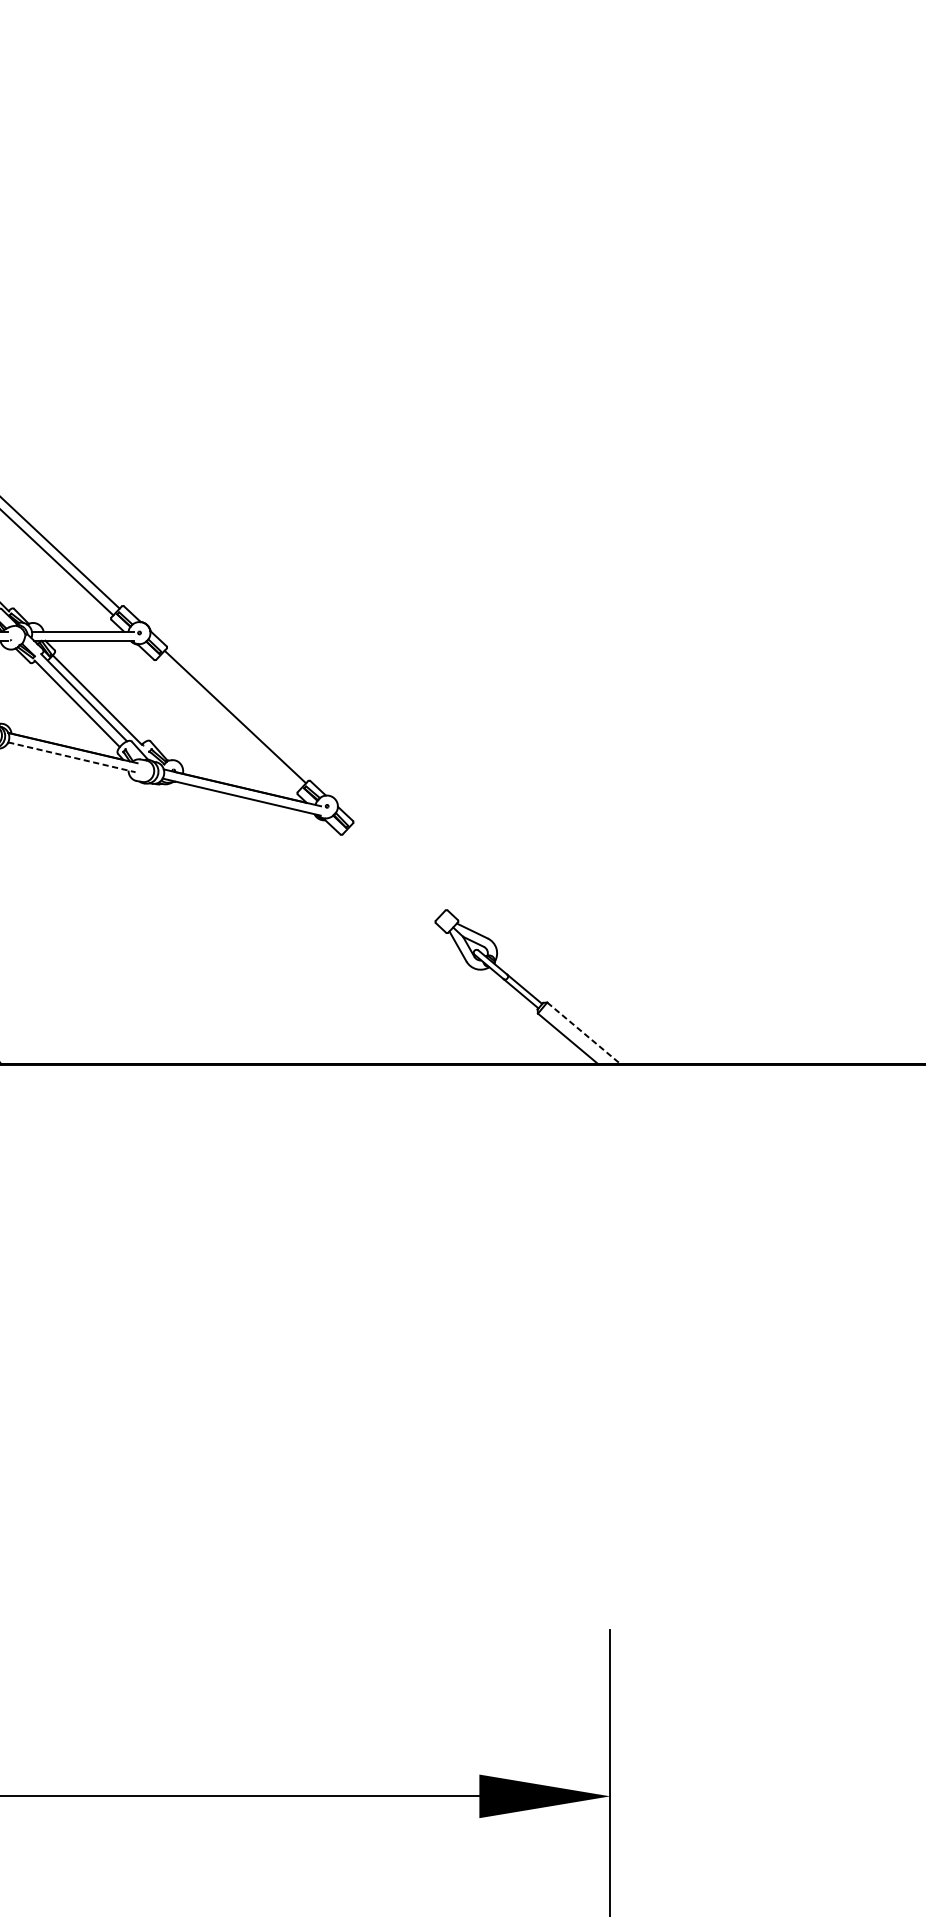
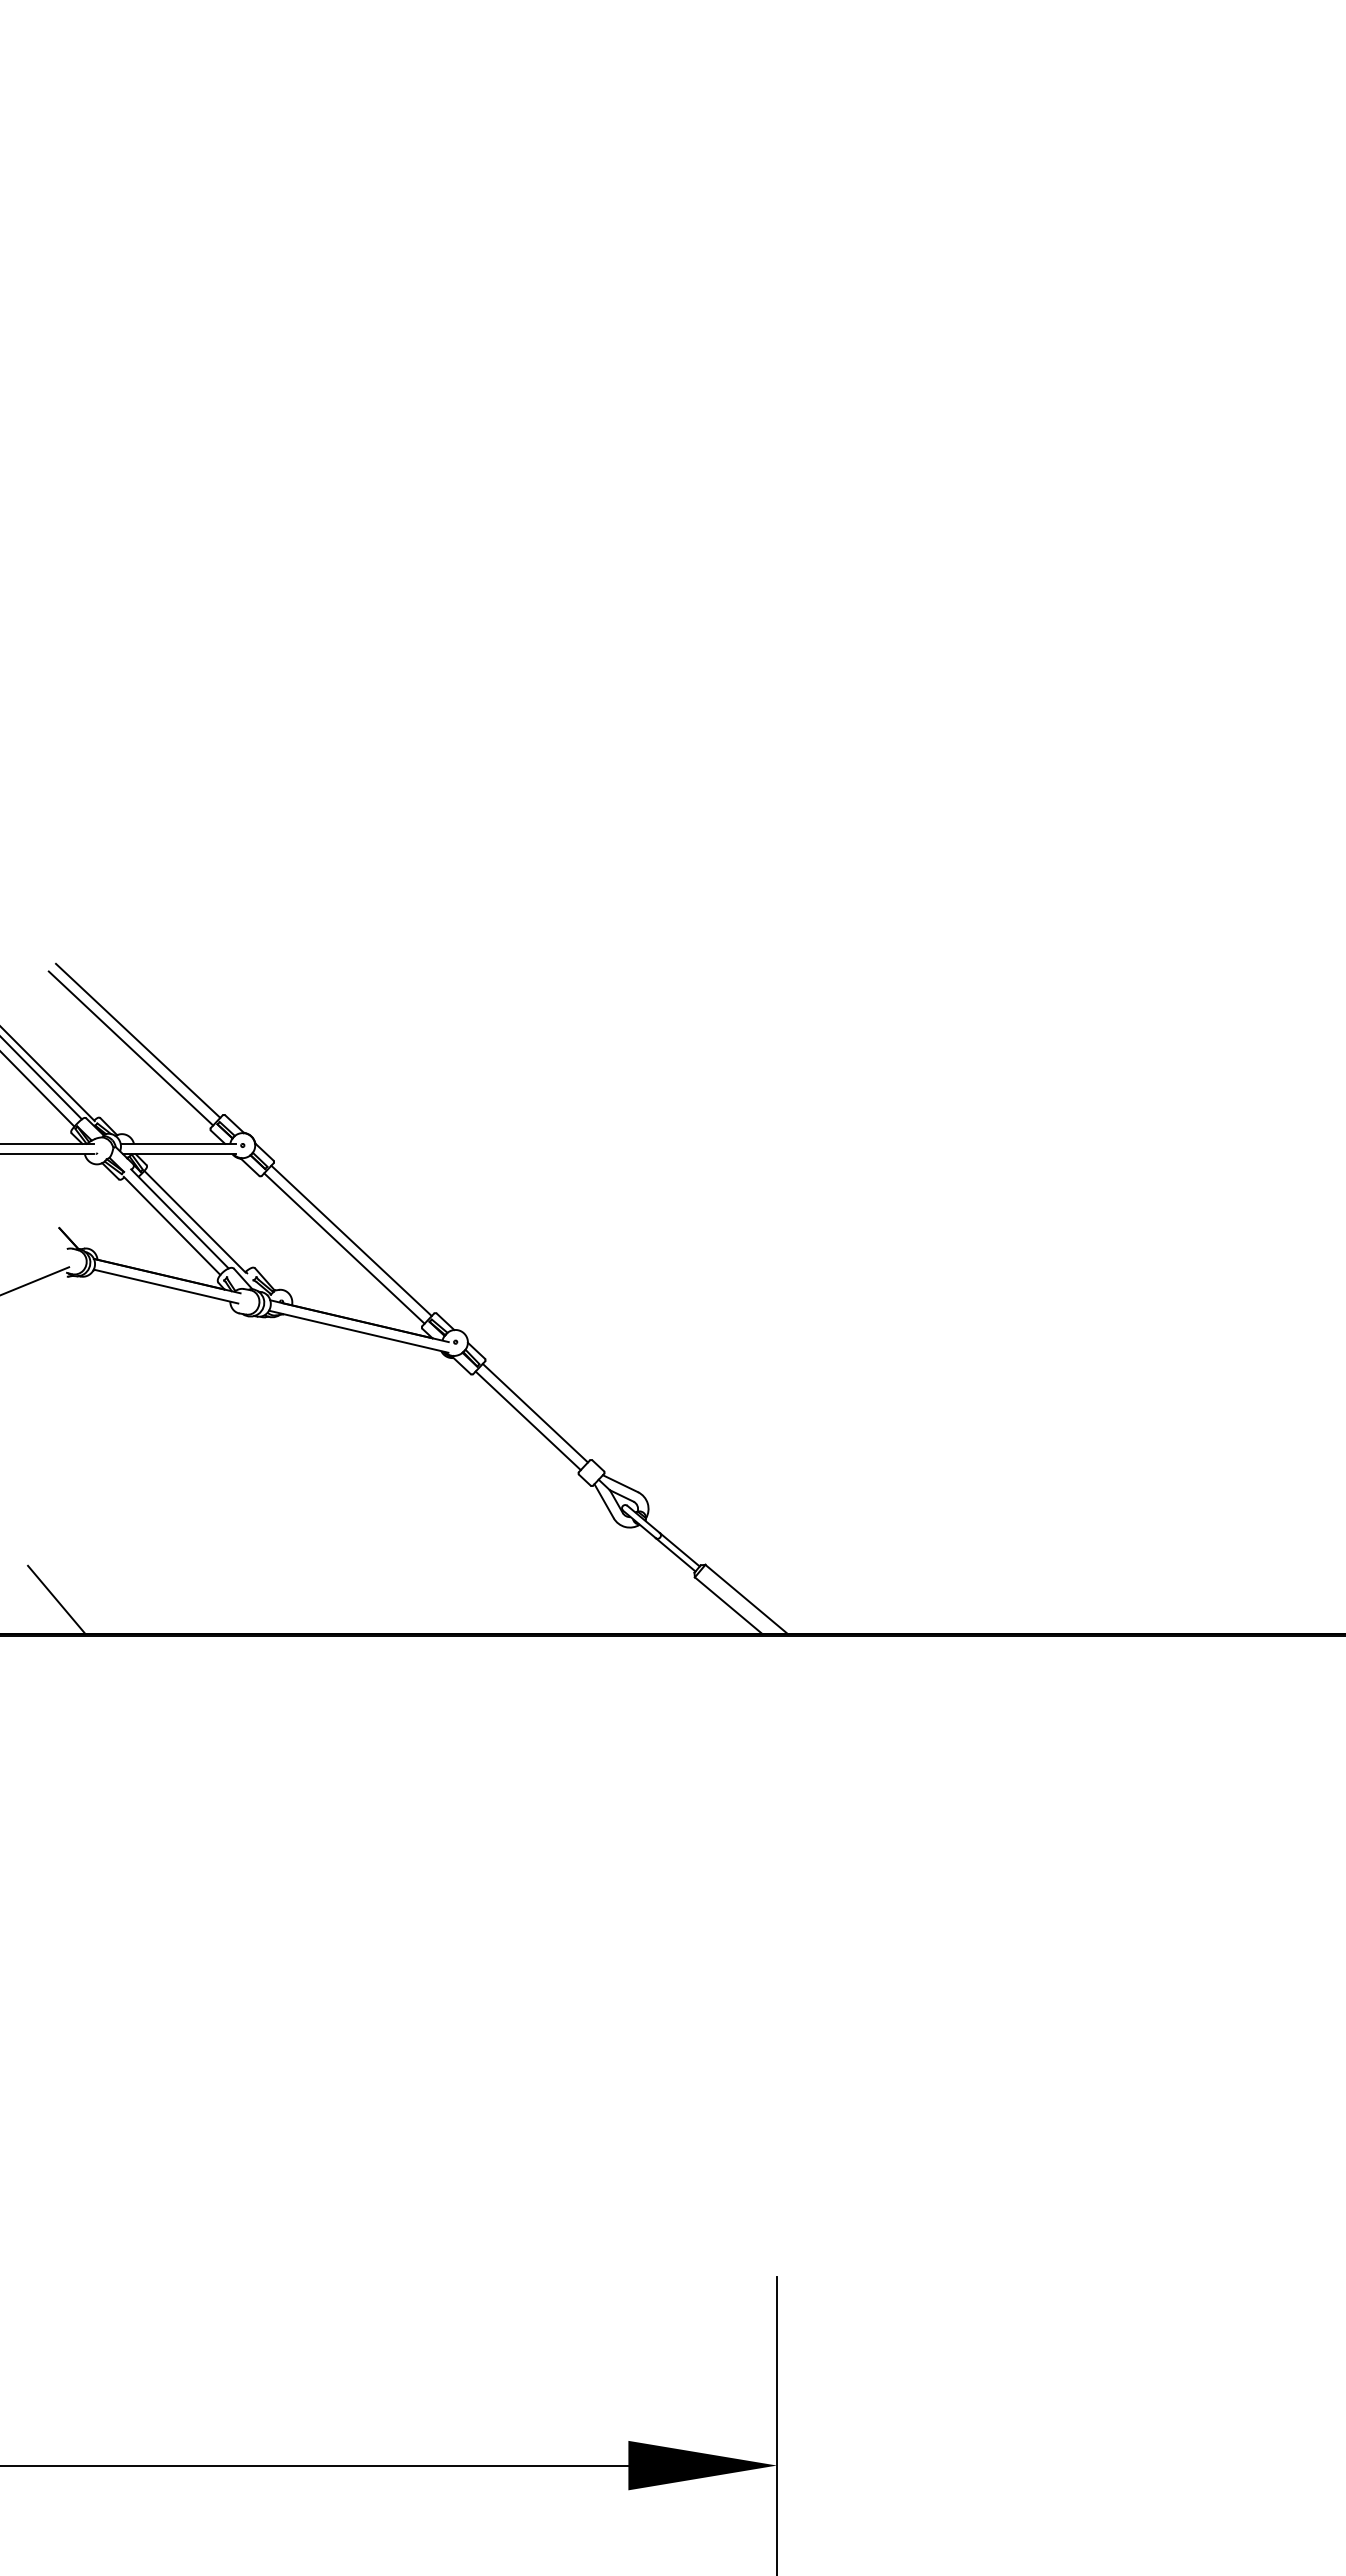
line: (229, 723) -> (344, 1248), added
line: (72, 757) -> (166, 1286), dashed -> solid
line: (396, 868) -> (534, 1412), added
line: (390, 875) -> (527, 1420), added
line: (584, 1033) -> (747, 1599), dashed -> solid

